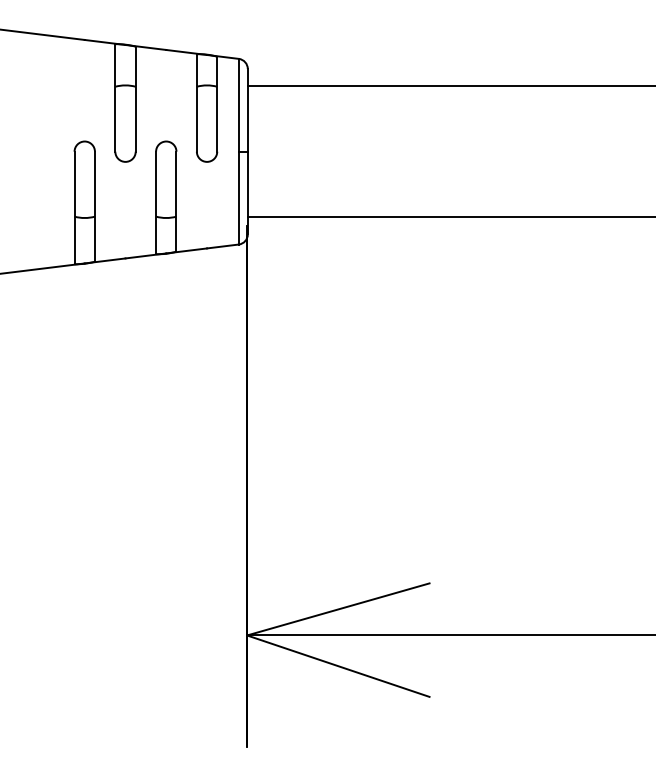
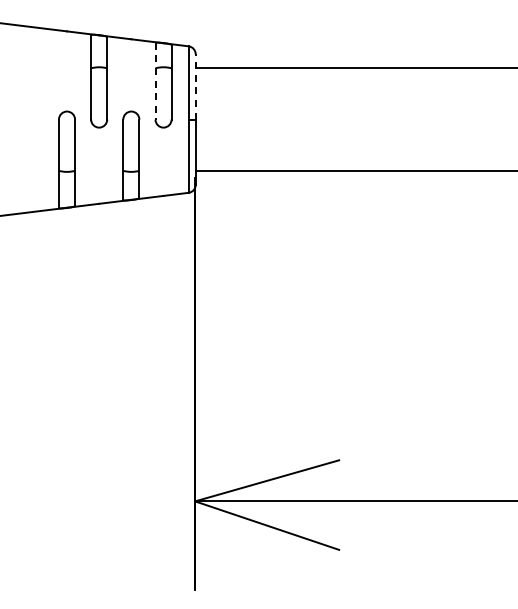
line: (196, 103) -> (155, 81), solid -> dashed
line: (247, 109) -> (195, 86), solid -> dashed

